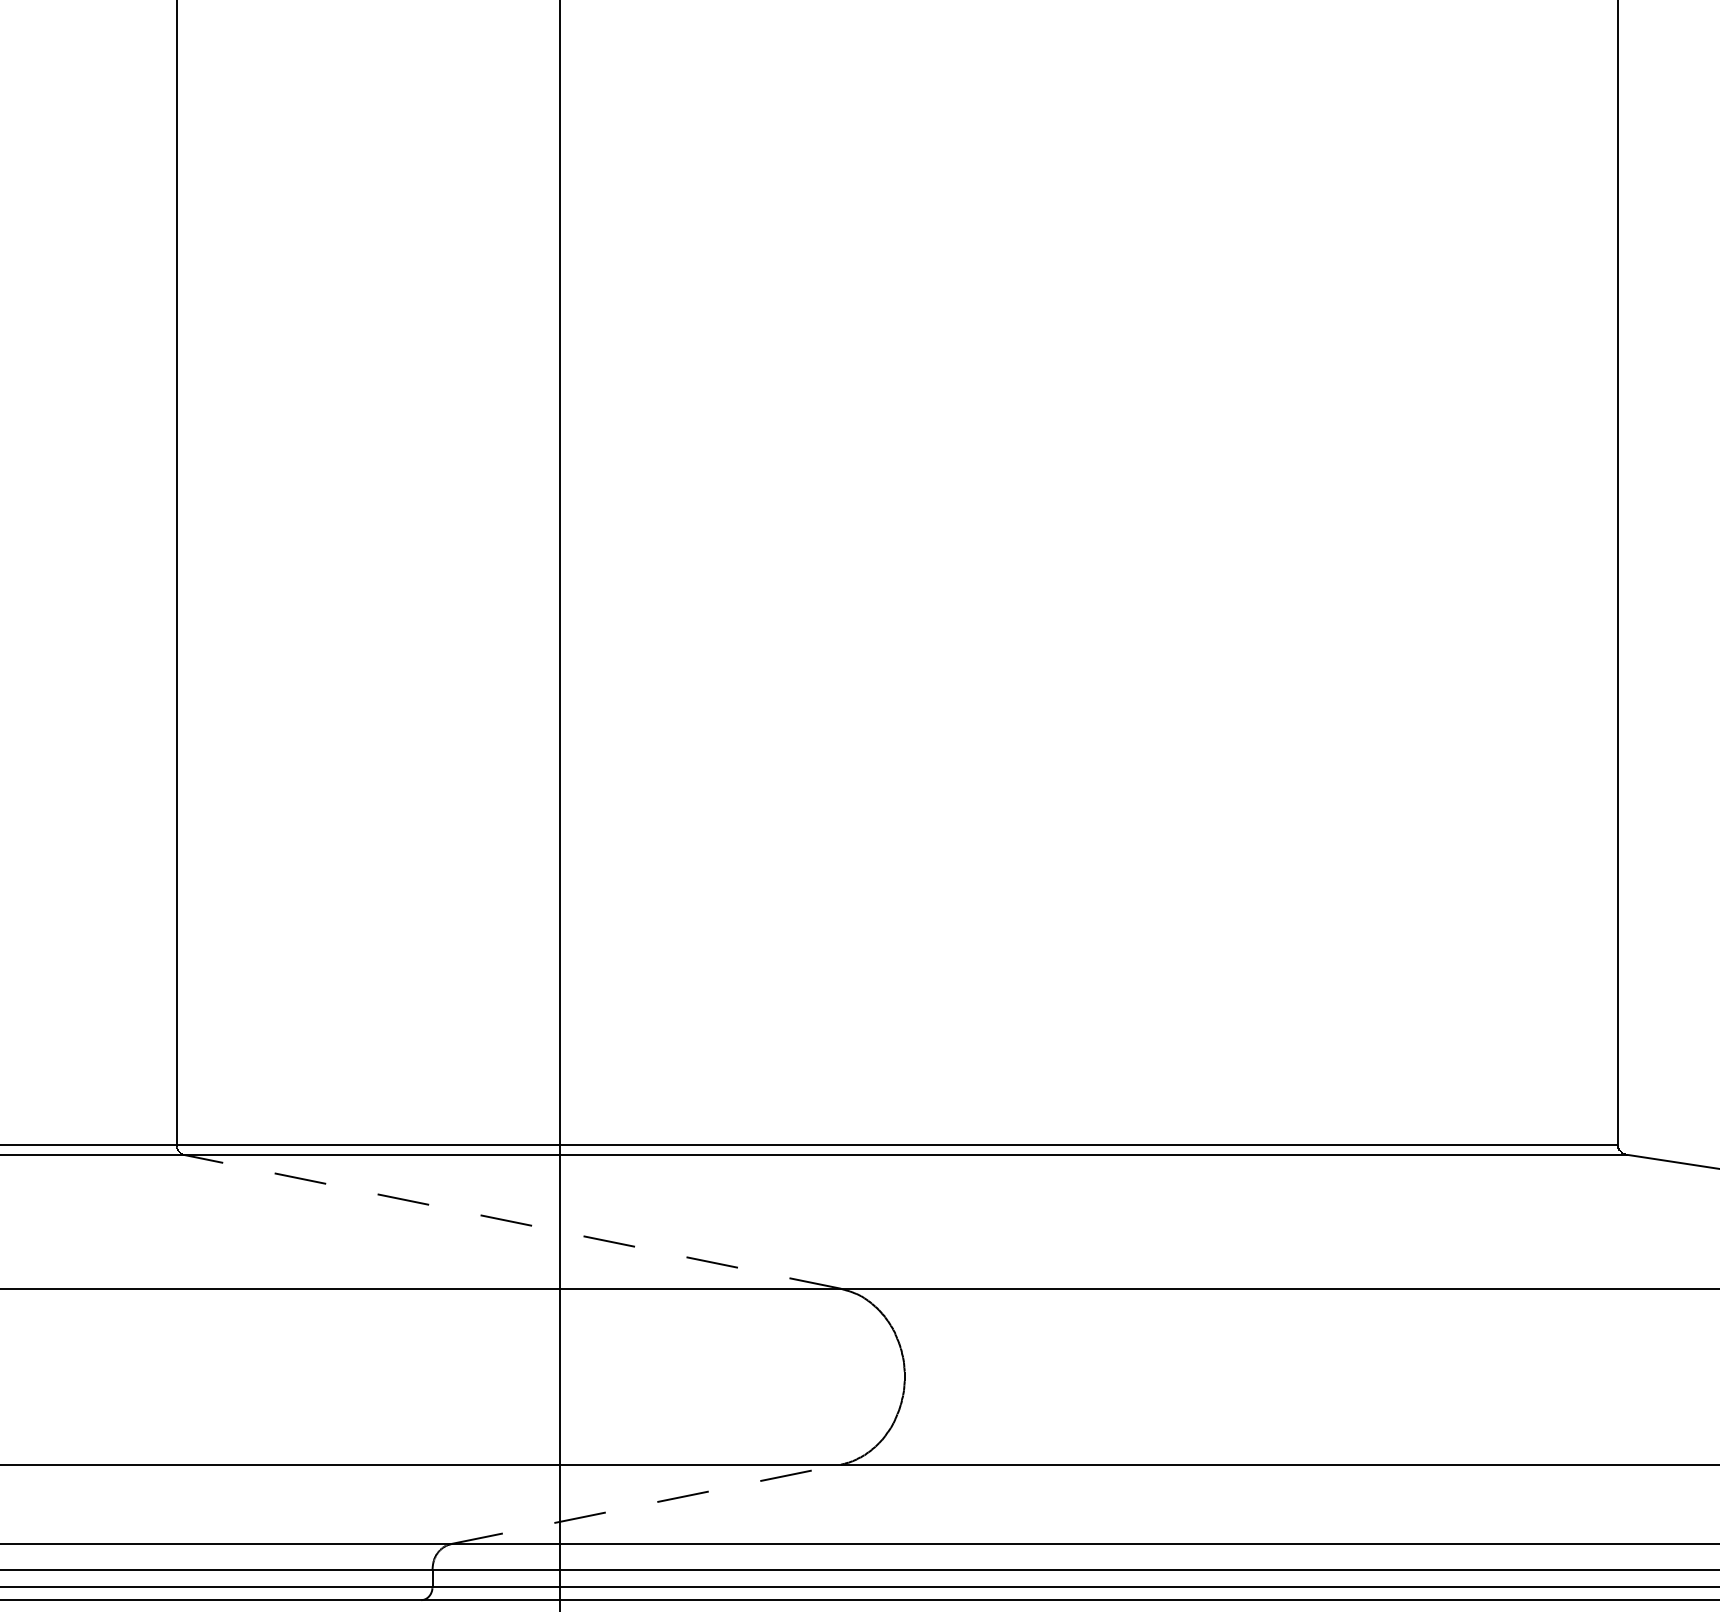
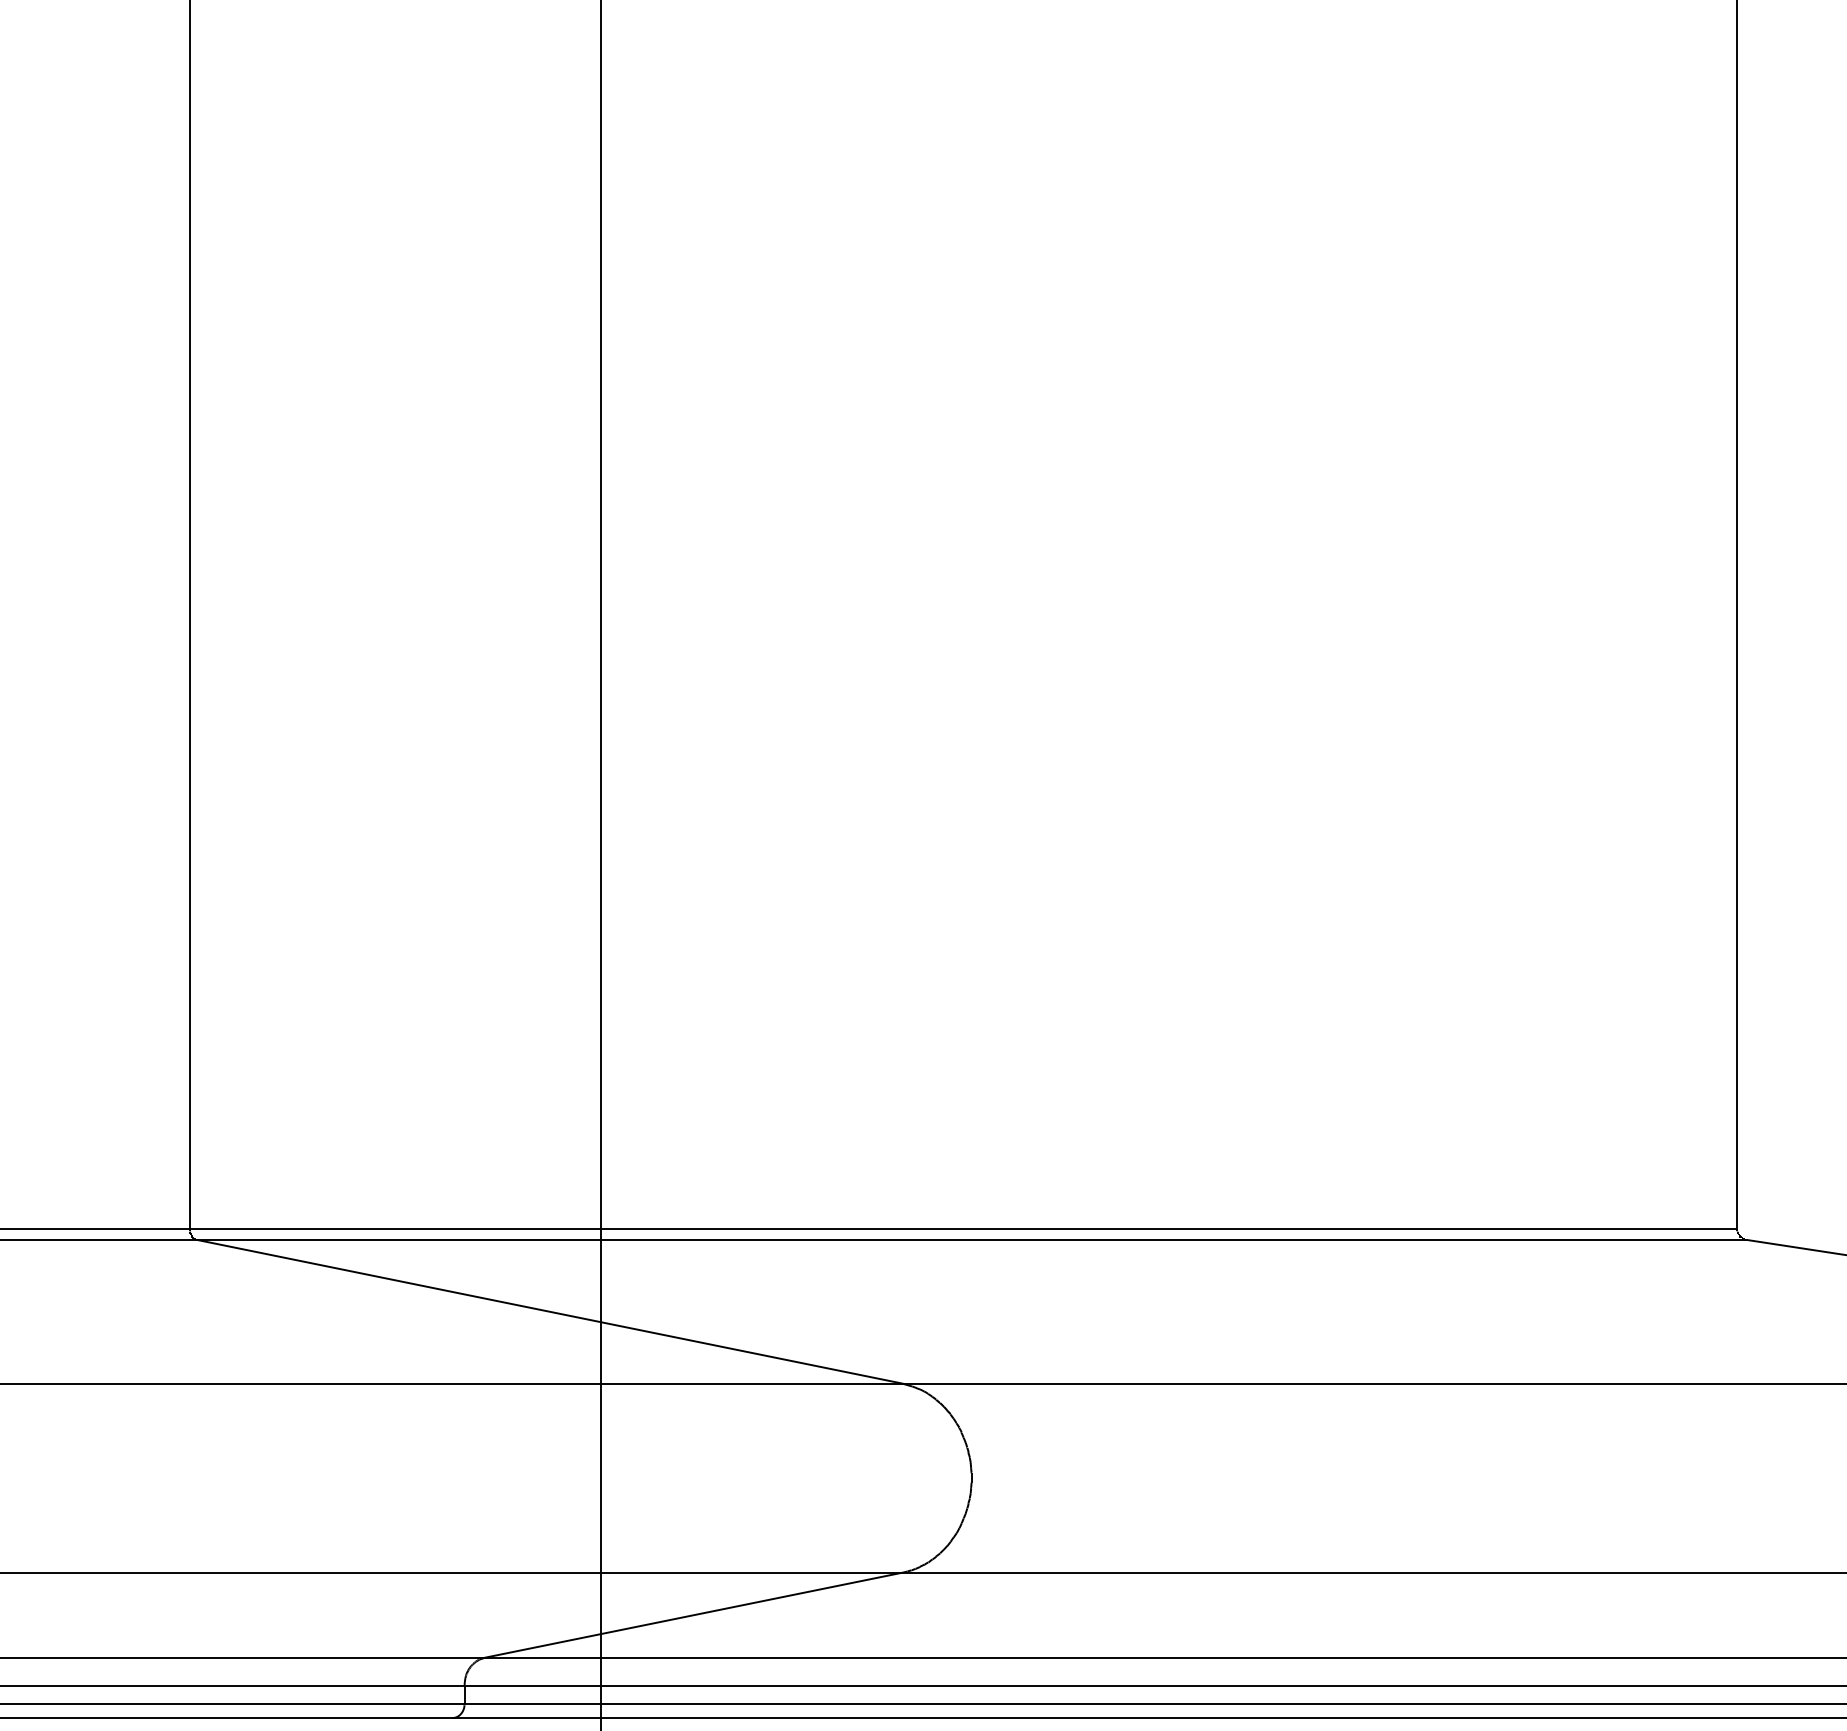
line: (512, 1221) -> (550, 1311), dashed -> solid
line: (646, 1504) -> (694, 1615), dashed -> solid

